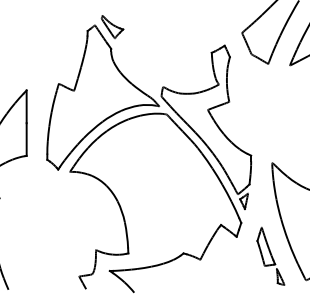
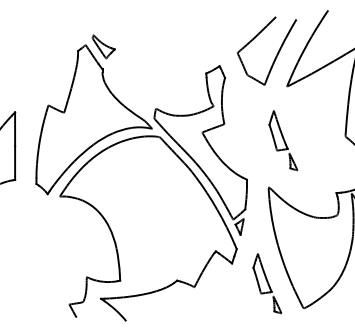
part: (286, 117) -> (283, 140), added

